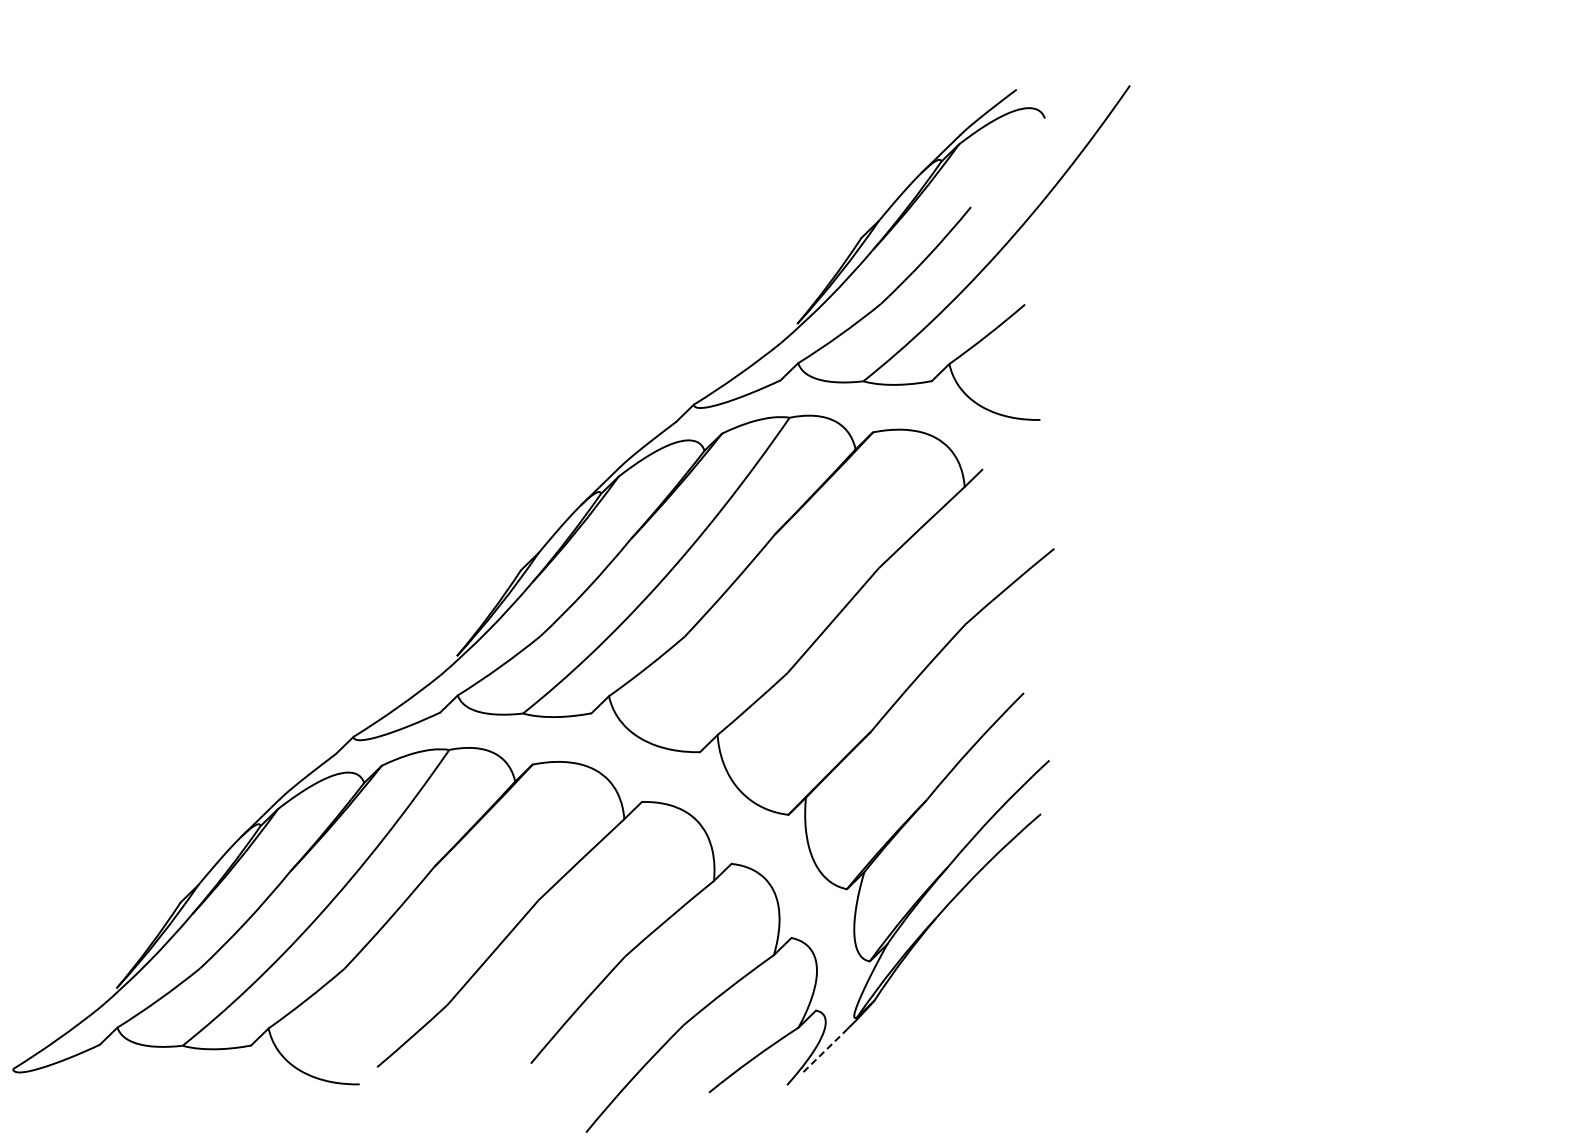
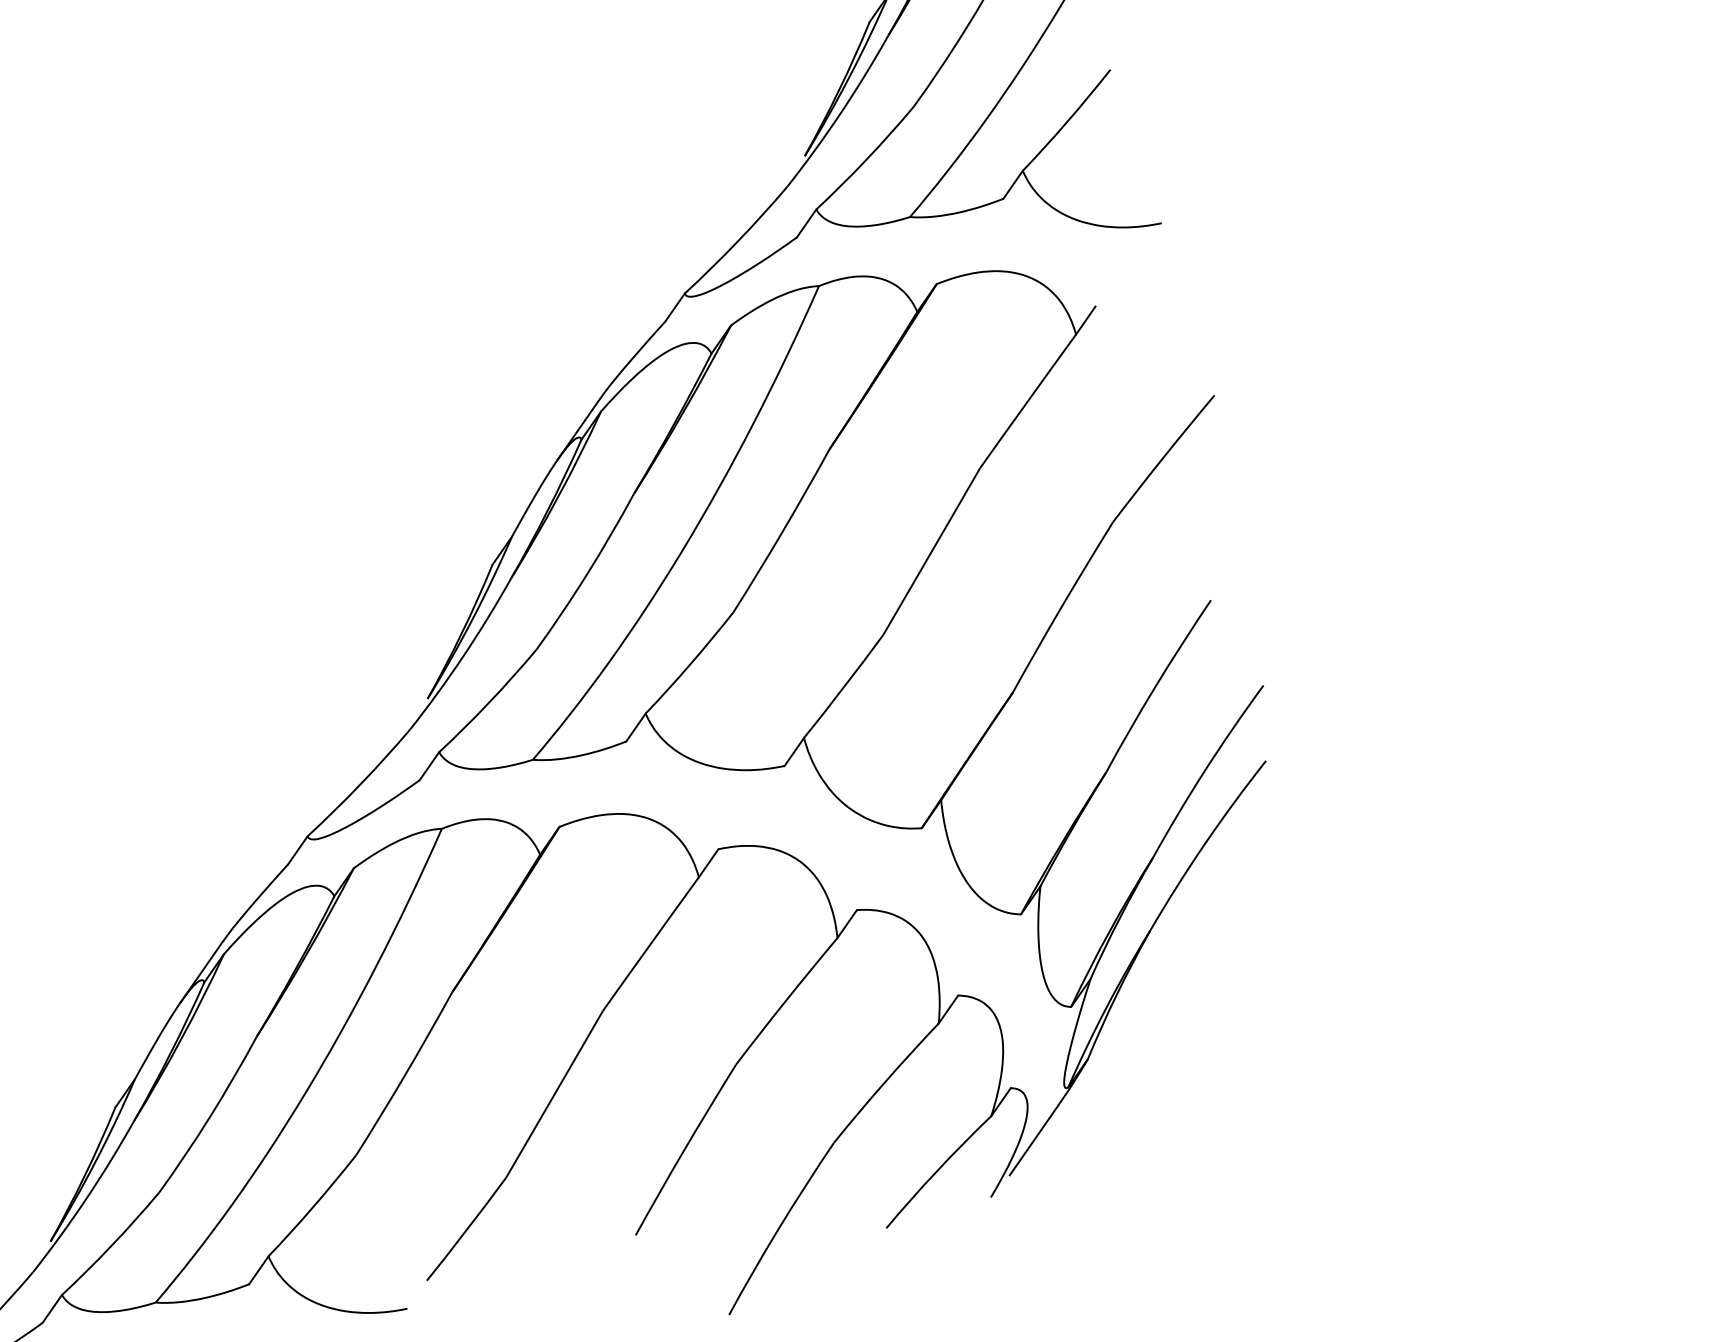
line: (825, 1050) -> (1034, 1140), dashed -> solid

